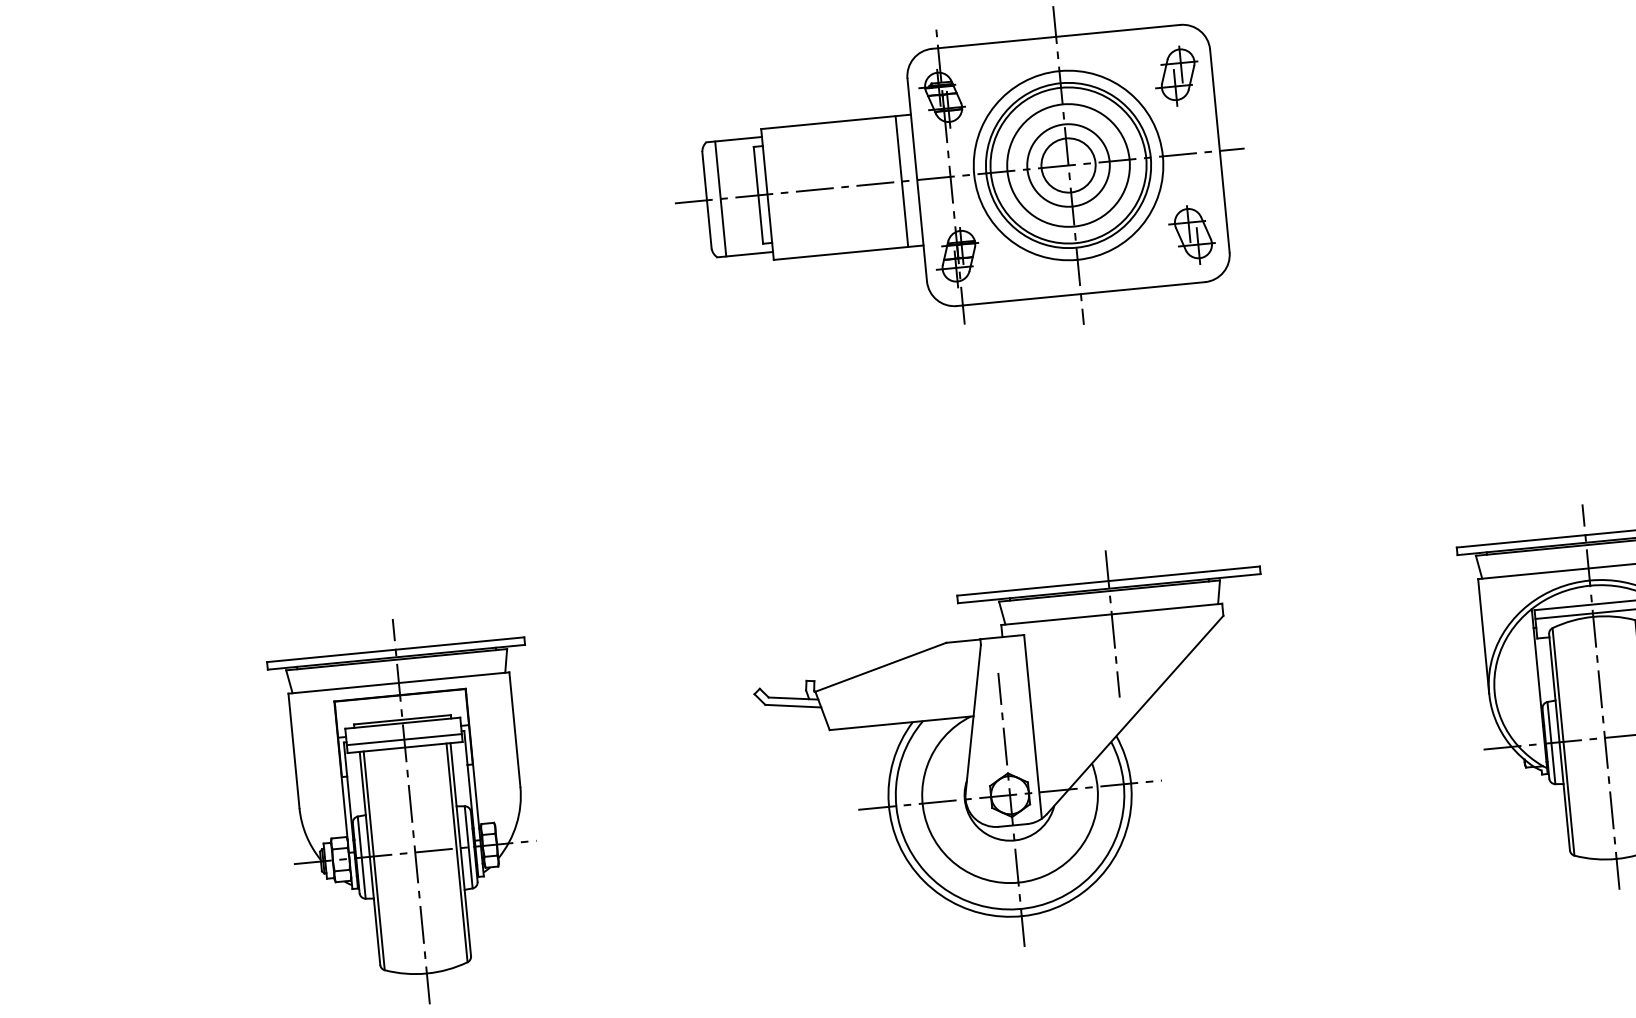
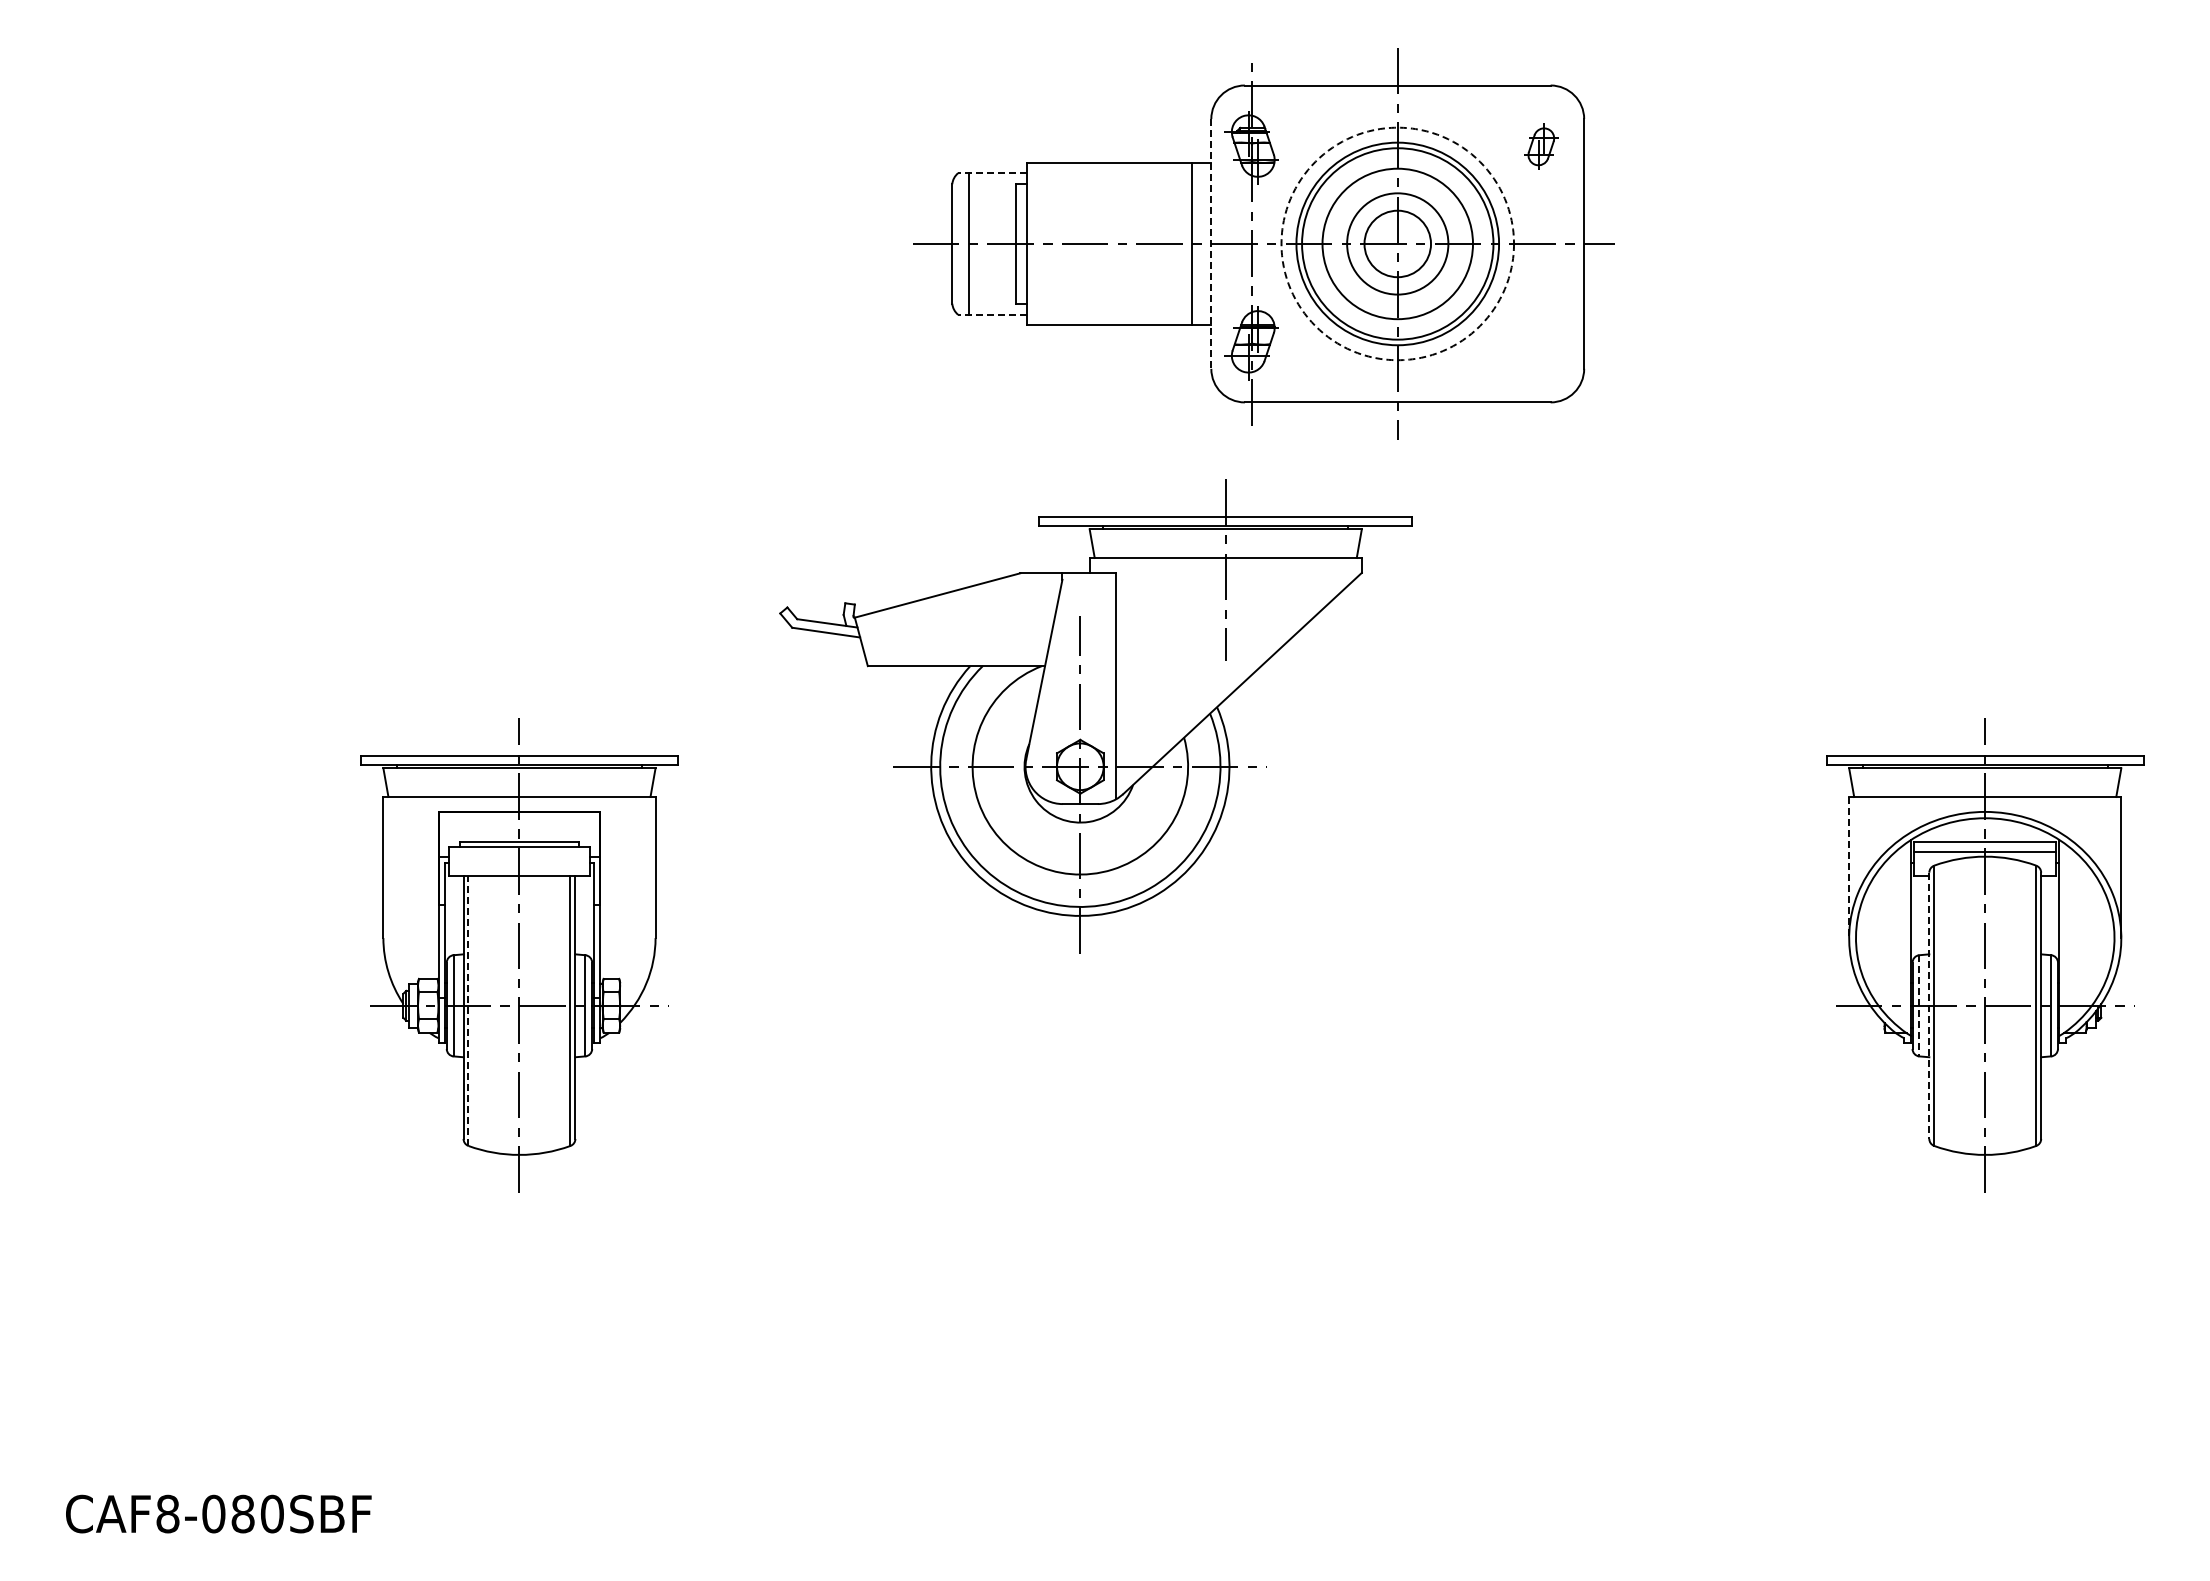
part: (1176, 76) -> (1539, 147), size x0.6
line: (734, 139) -> (992, 173), solid -> dashed
circle: (1068, 165) -> (1397, 243), solid -> dashed
line: (917, 179) -> (1211, 243), solid -> dashed
part: (1191, 235) -> (1539, 343), removed
line: (745, 254) -> (992, 314), solid -> dashed
line: (1483, 636) -> (1849, 867), solid -> dashed
line: (404, 739) -> (519, 866), removed
line: (1551, 742) -> (1919, 1005), solid -> dashed
line: (1559, 742) -> (1929, 1006), solid -> dashed
part: (1018, 753) -> (1095, 716), moved
line: (374, 861) -> (468, 1011), solid -> dashed

